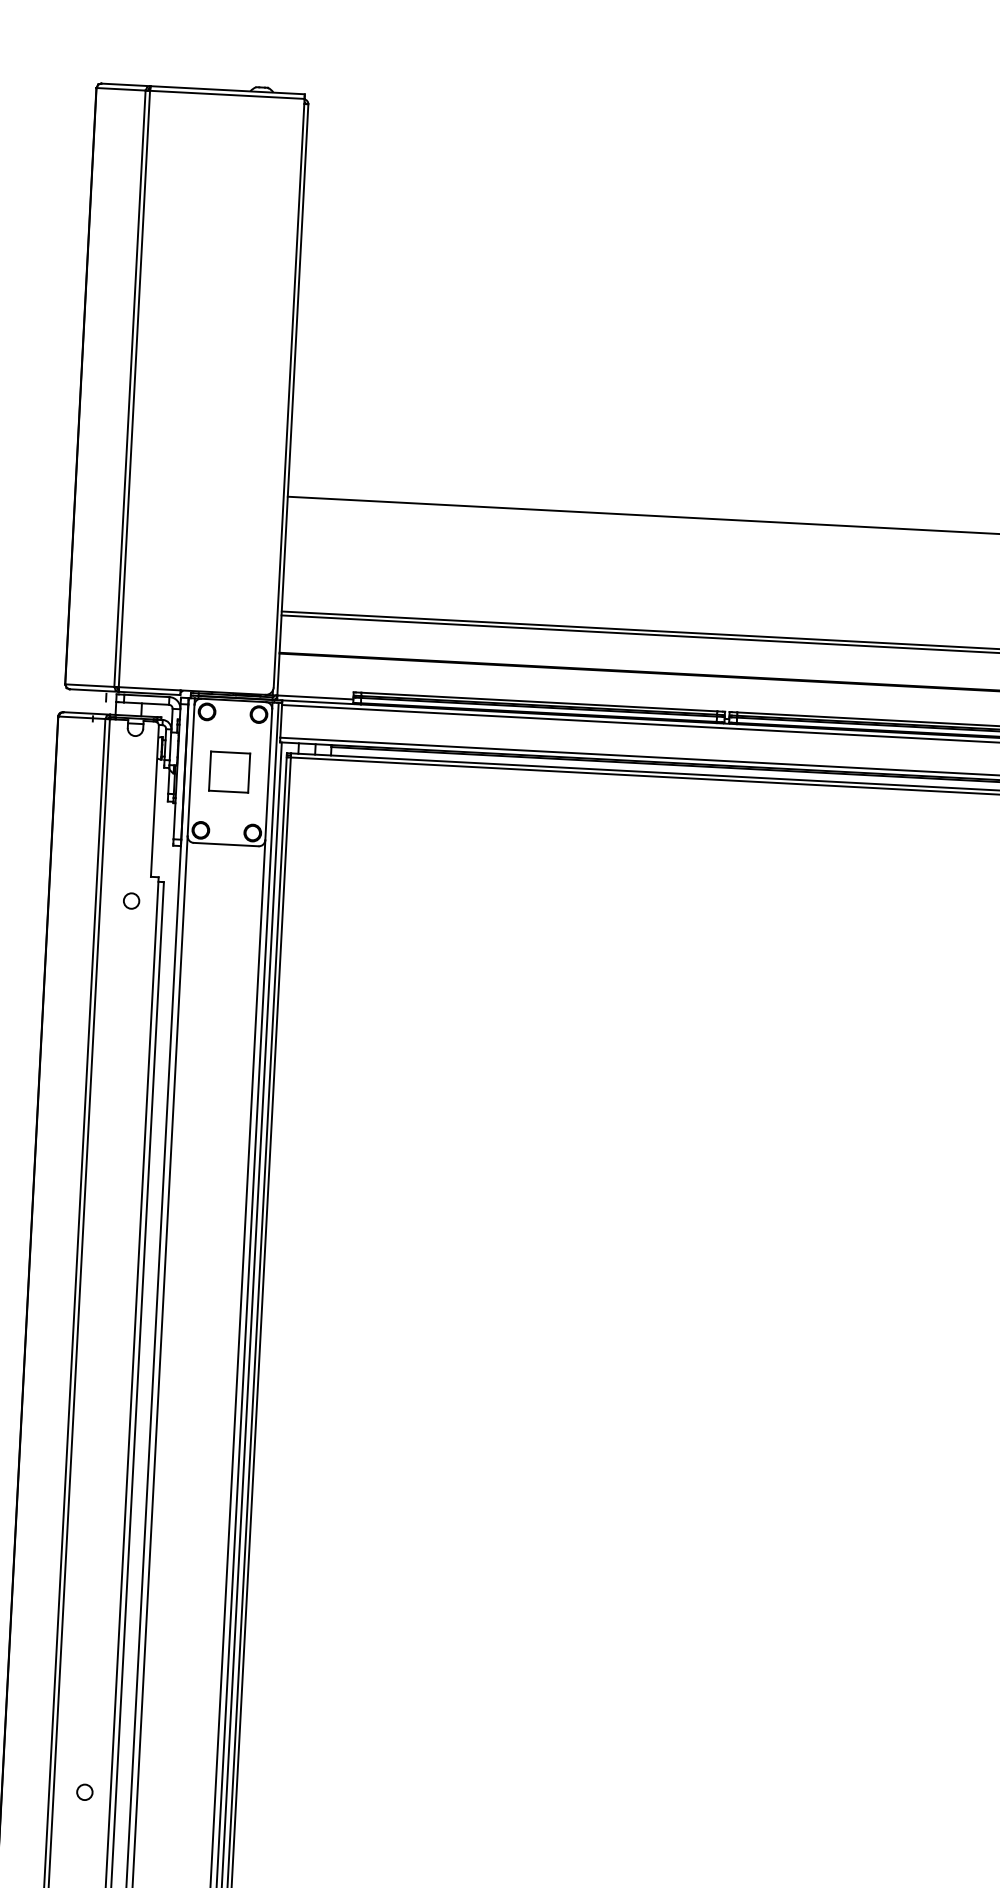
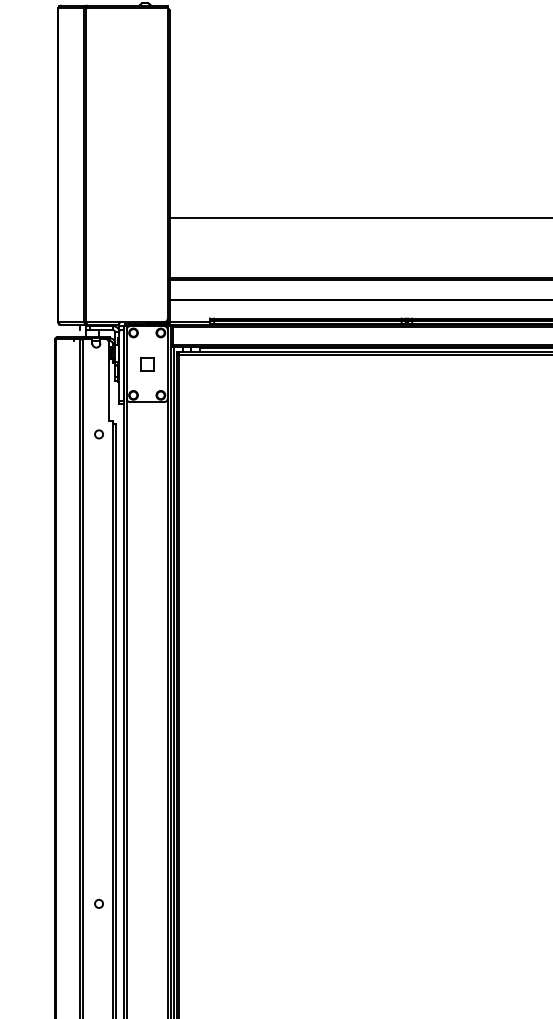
part: (230, 773) -> (147, 364), size x0.62

